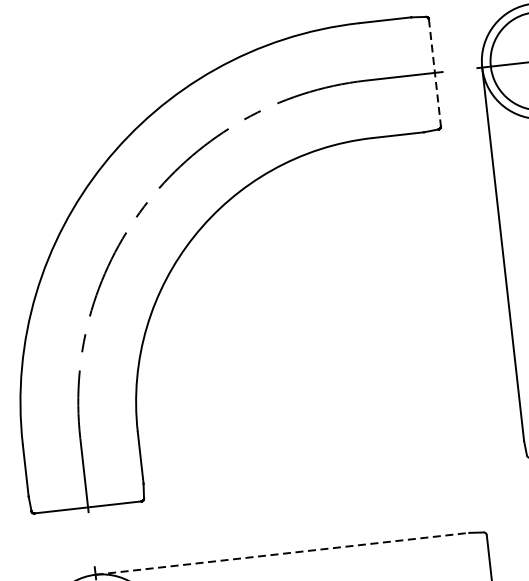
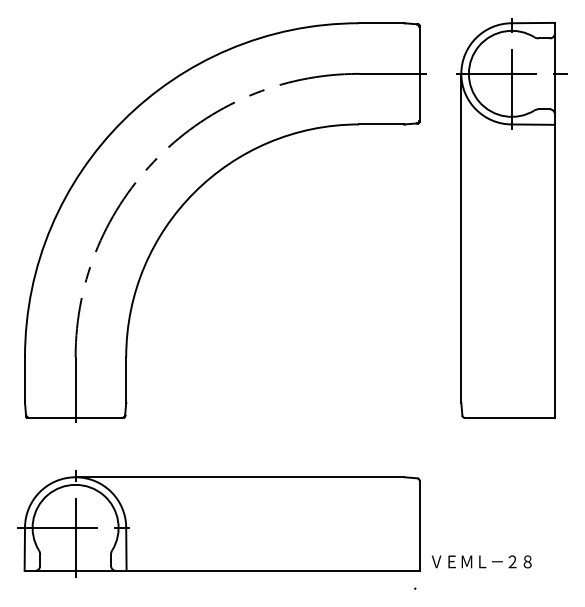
line: (434, 73) -> (419, 74), dashed -> solid
line: (282, 554) -> (240, 477), dashed -> solid

